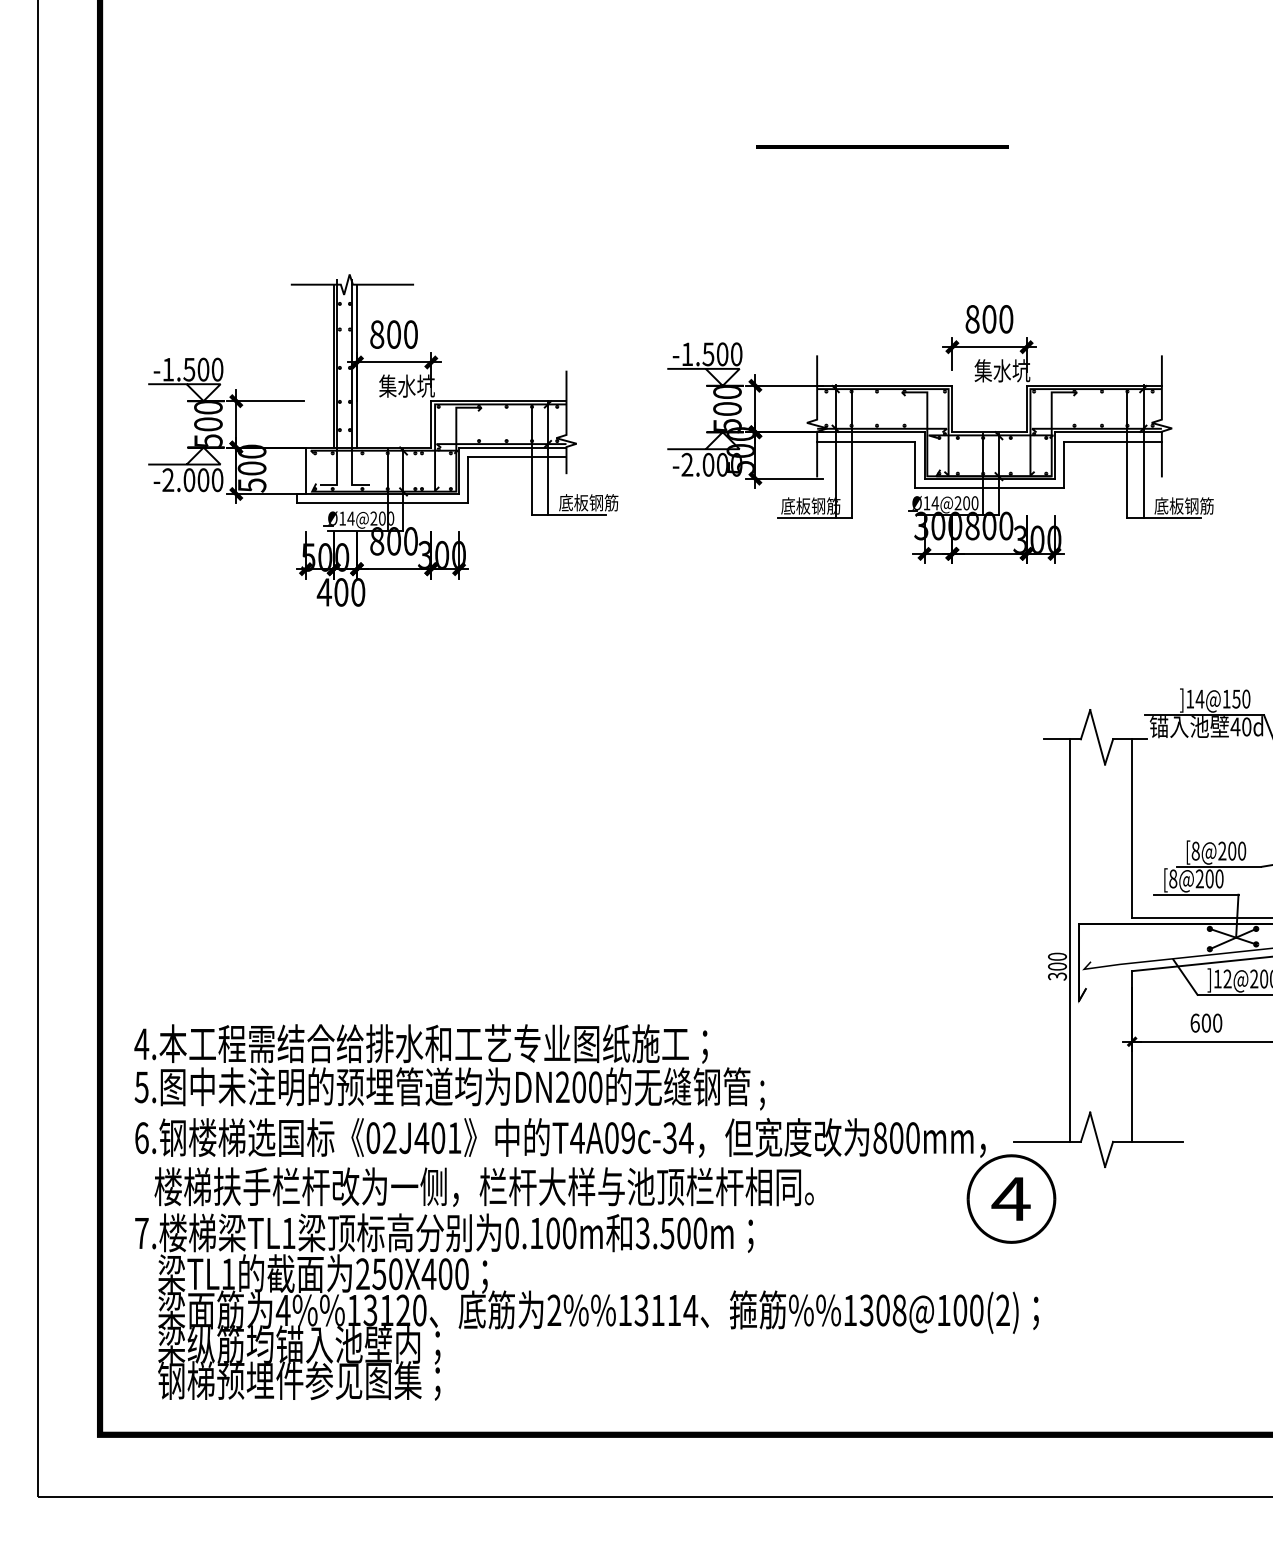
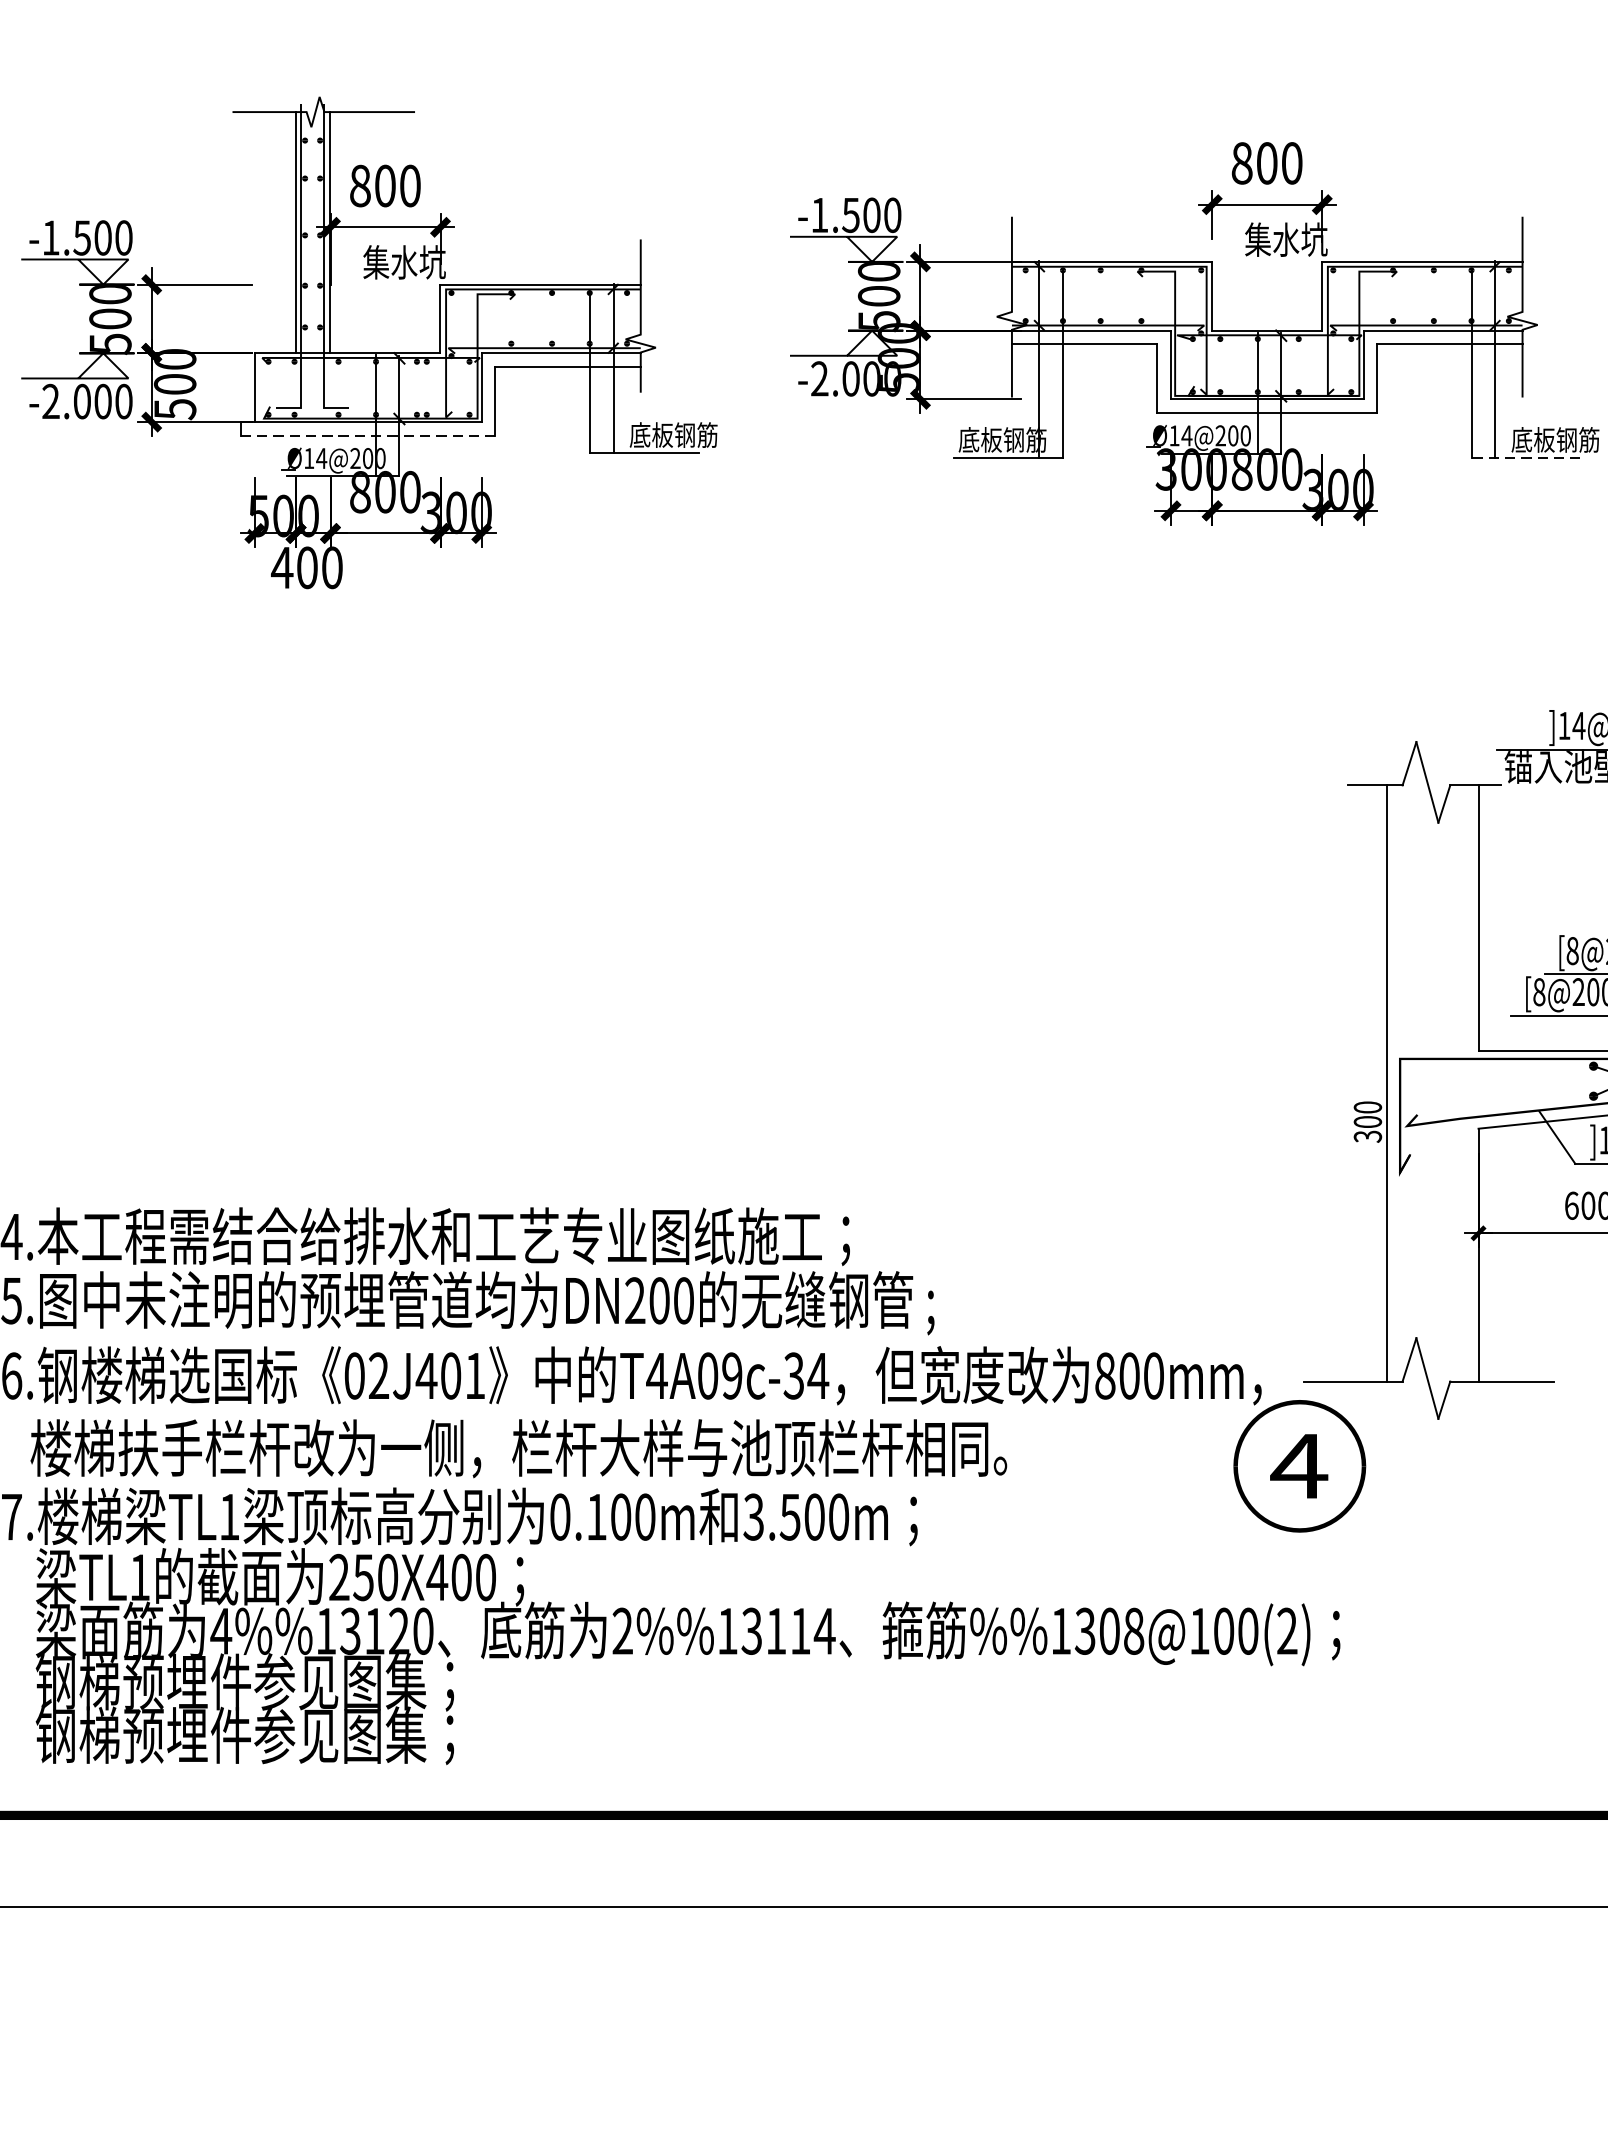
line: (382, 503) -> (368, 436), solid -> dashed
line: (1164, 518) -> (1526, 458), solid -> dashed
text: (289, 1344) -> (230, 1681), 梁纵筋均锚入池壁内； -> 钢梯预埋件参见图集；

